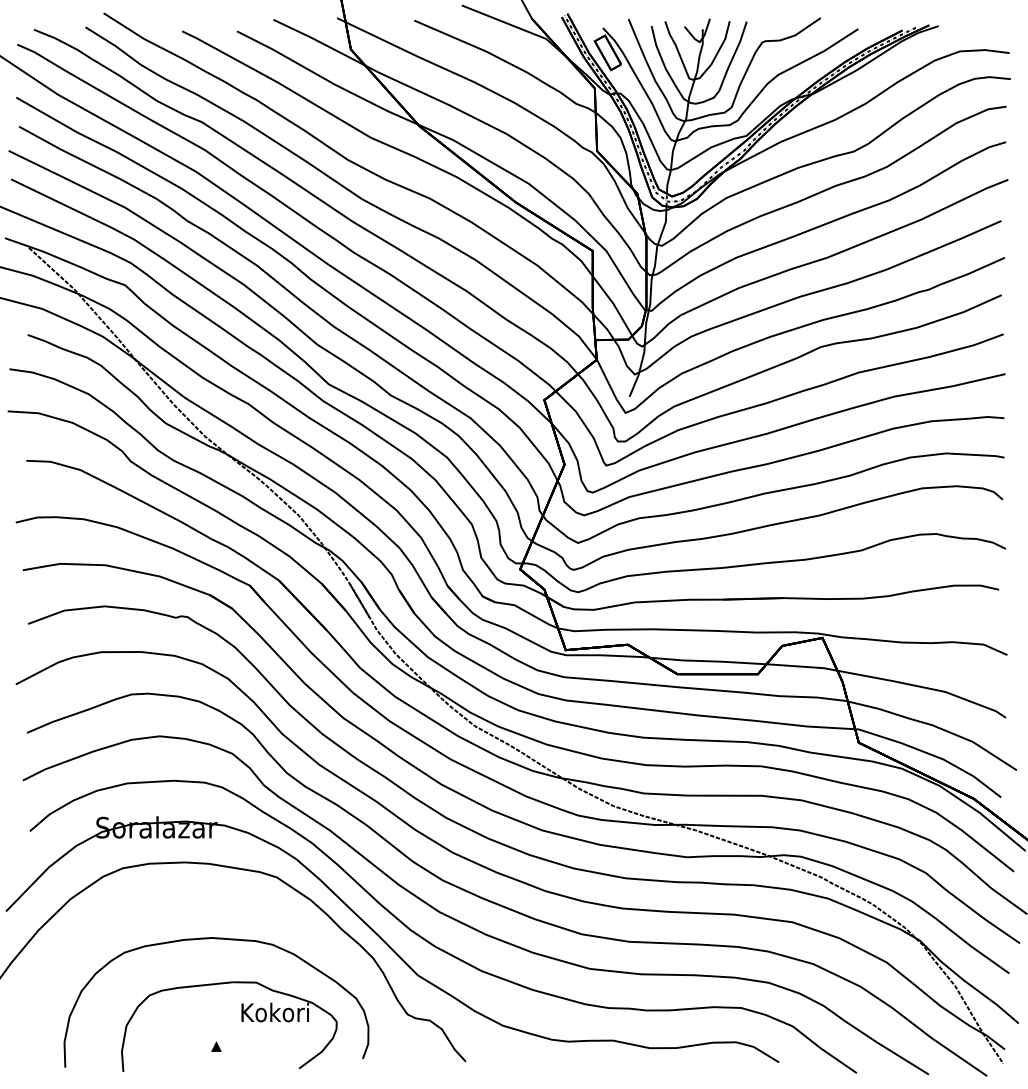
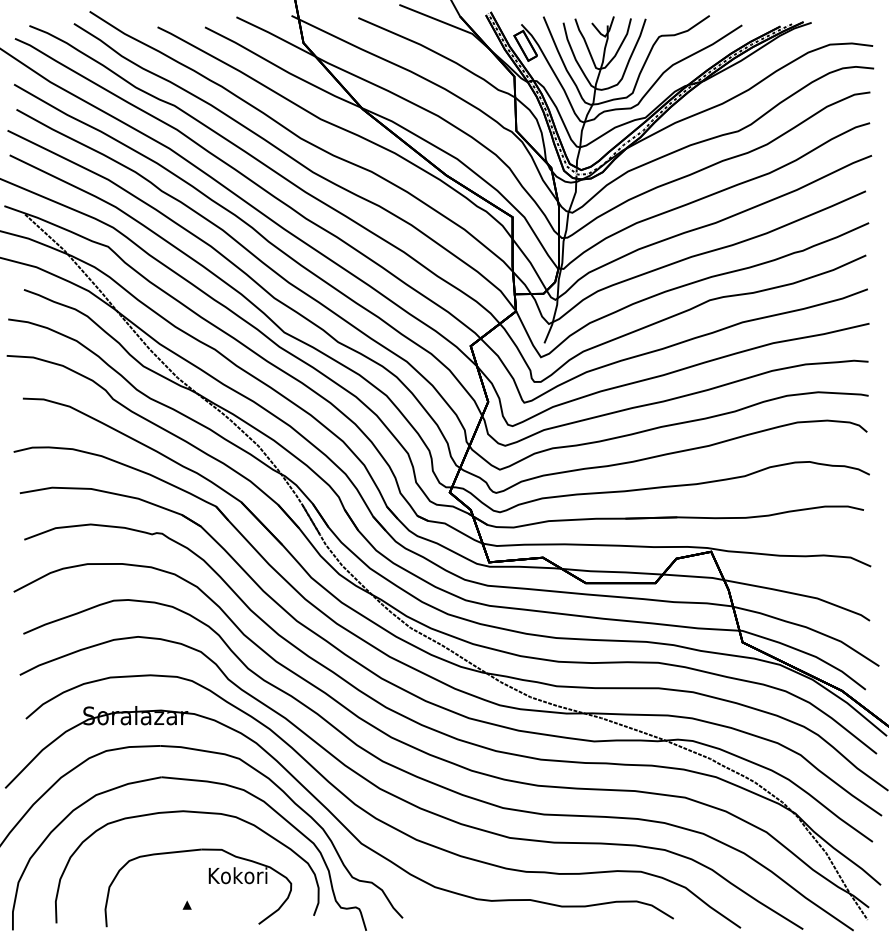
part: (224, 903) -> (194, 781), added

